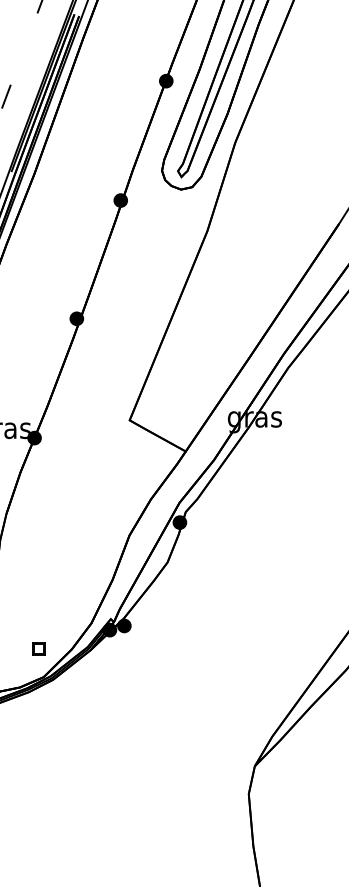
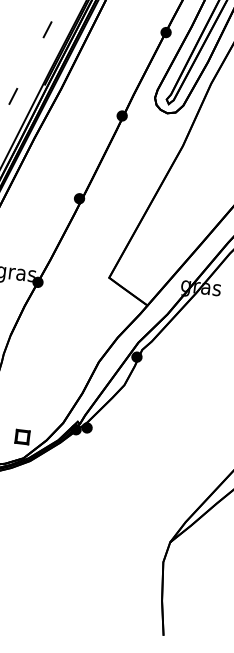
part: (38, 648) -> (22, 436), size x1.4

